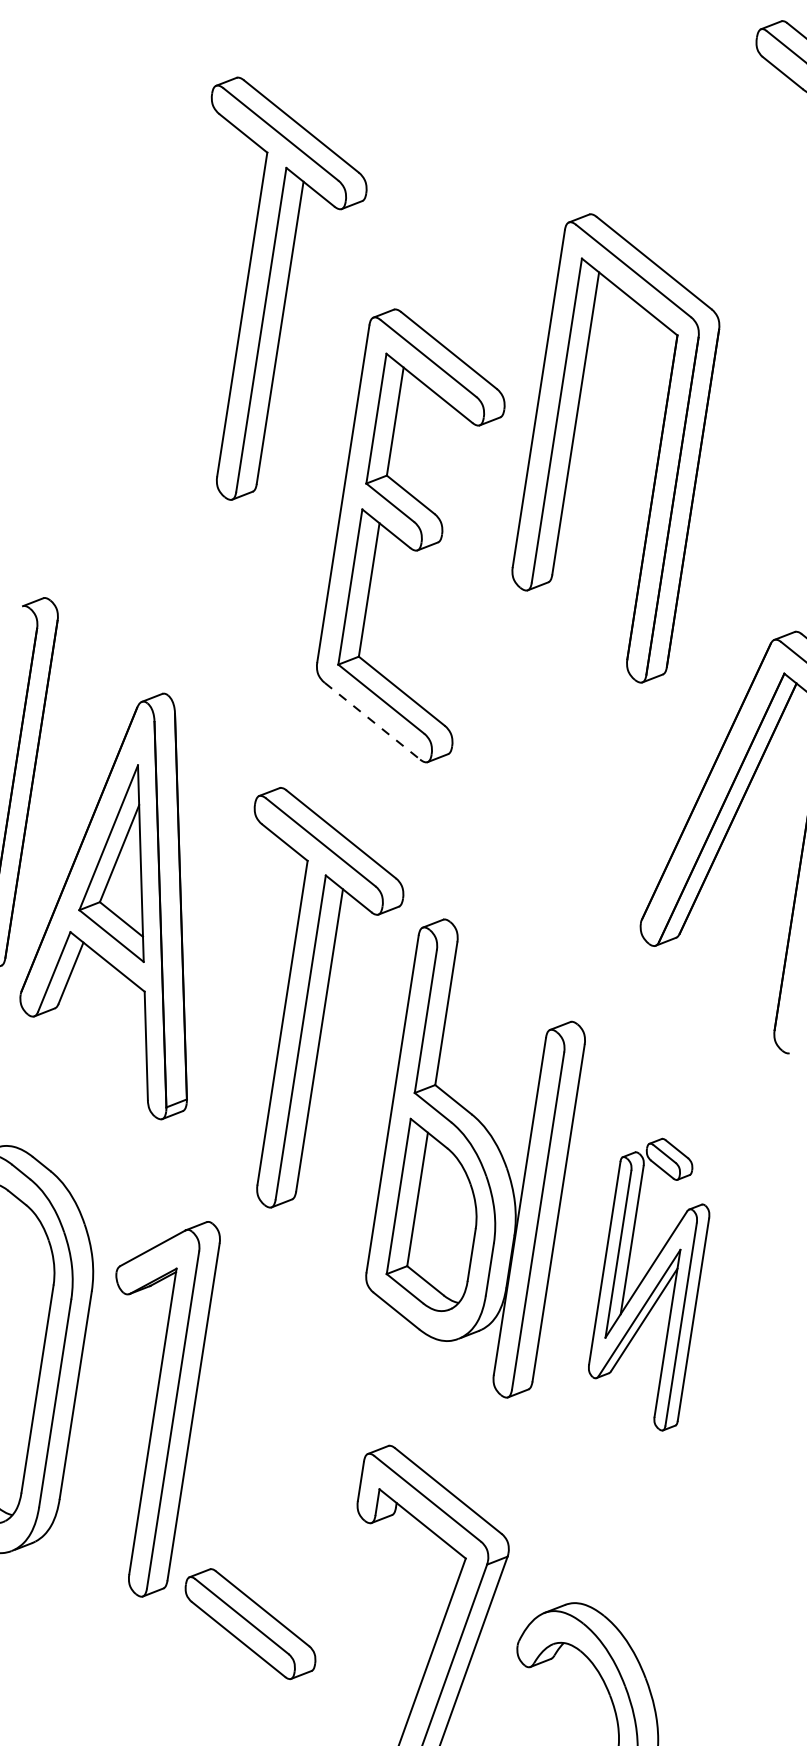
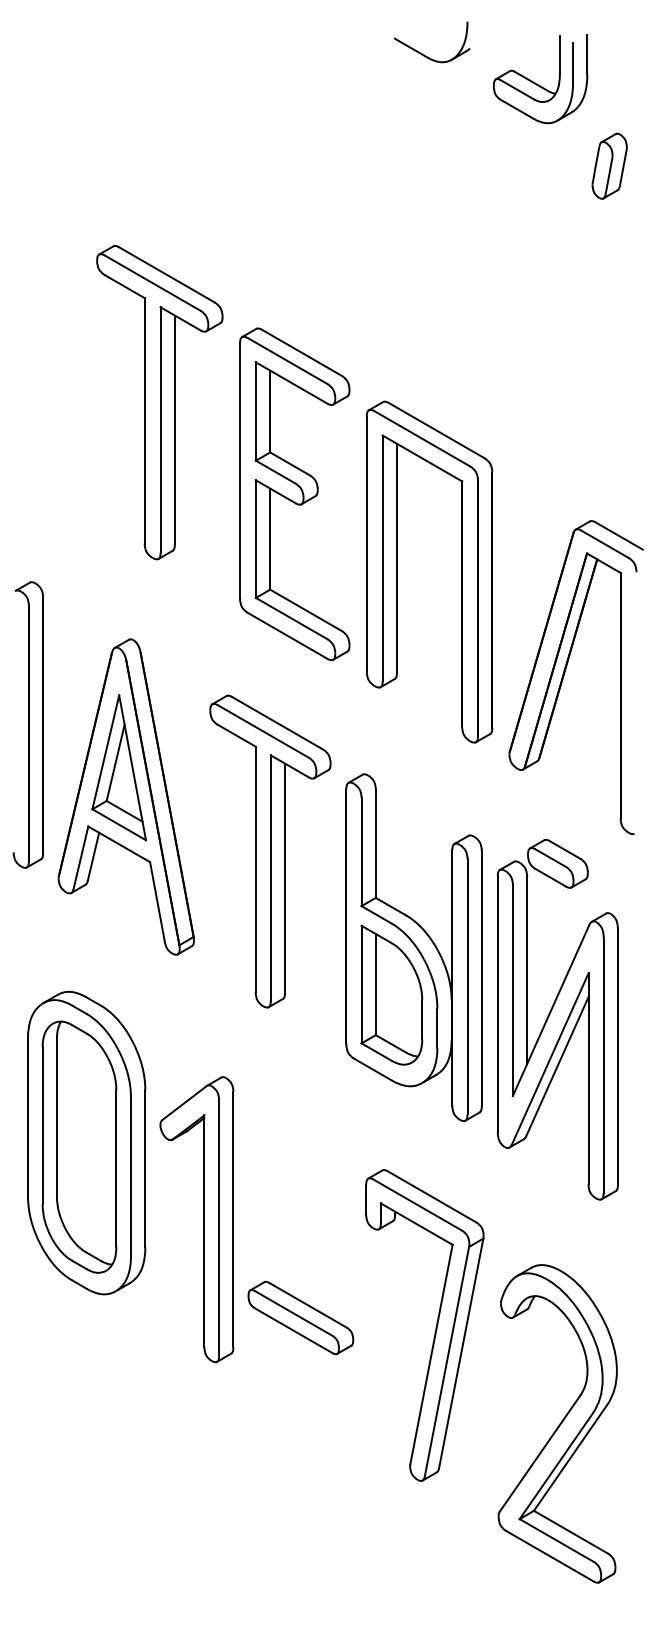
part: (265, 293) -> (159, 402), moved
part: (573, 441) -> (397, 571), moved
line: (372, 720) -> (287, 635), dashed -> solid
part: (650, 1282) -> (557, 1019), size x1.67
part: (154, 1405) -> (203, 1219), moved

